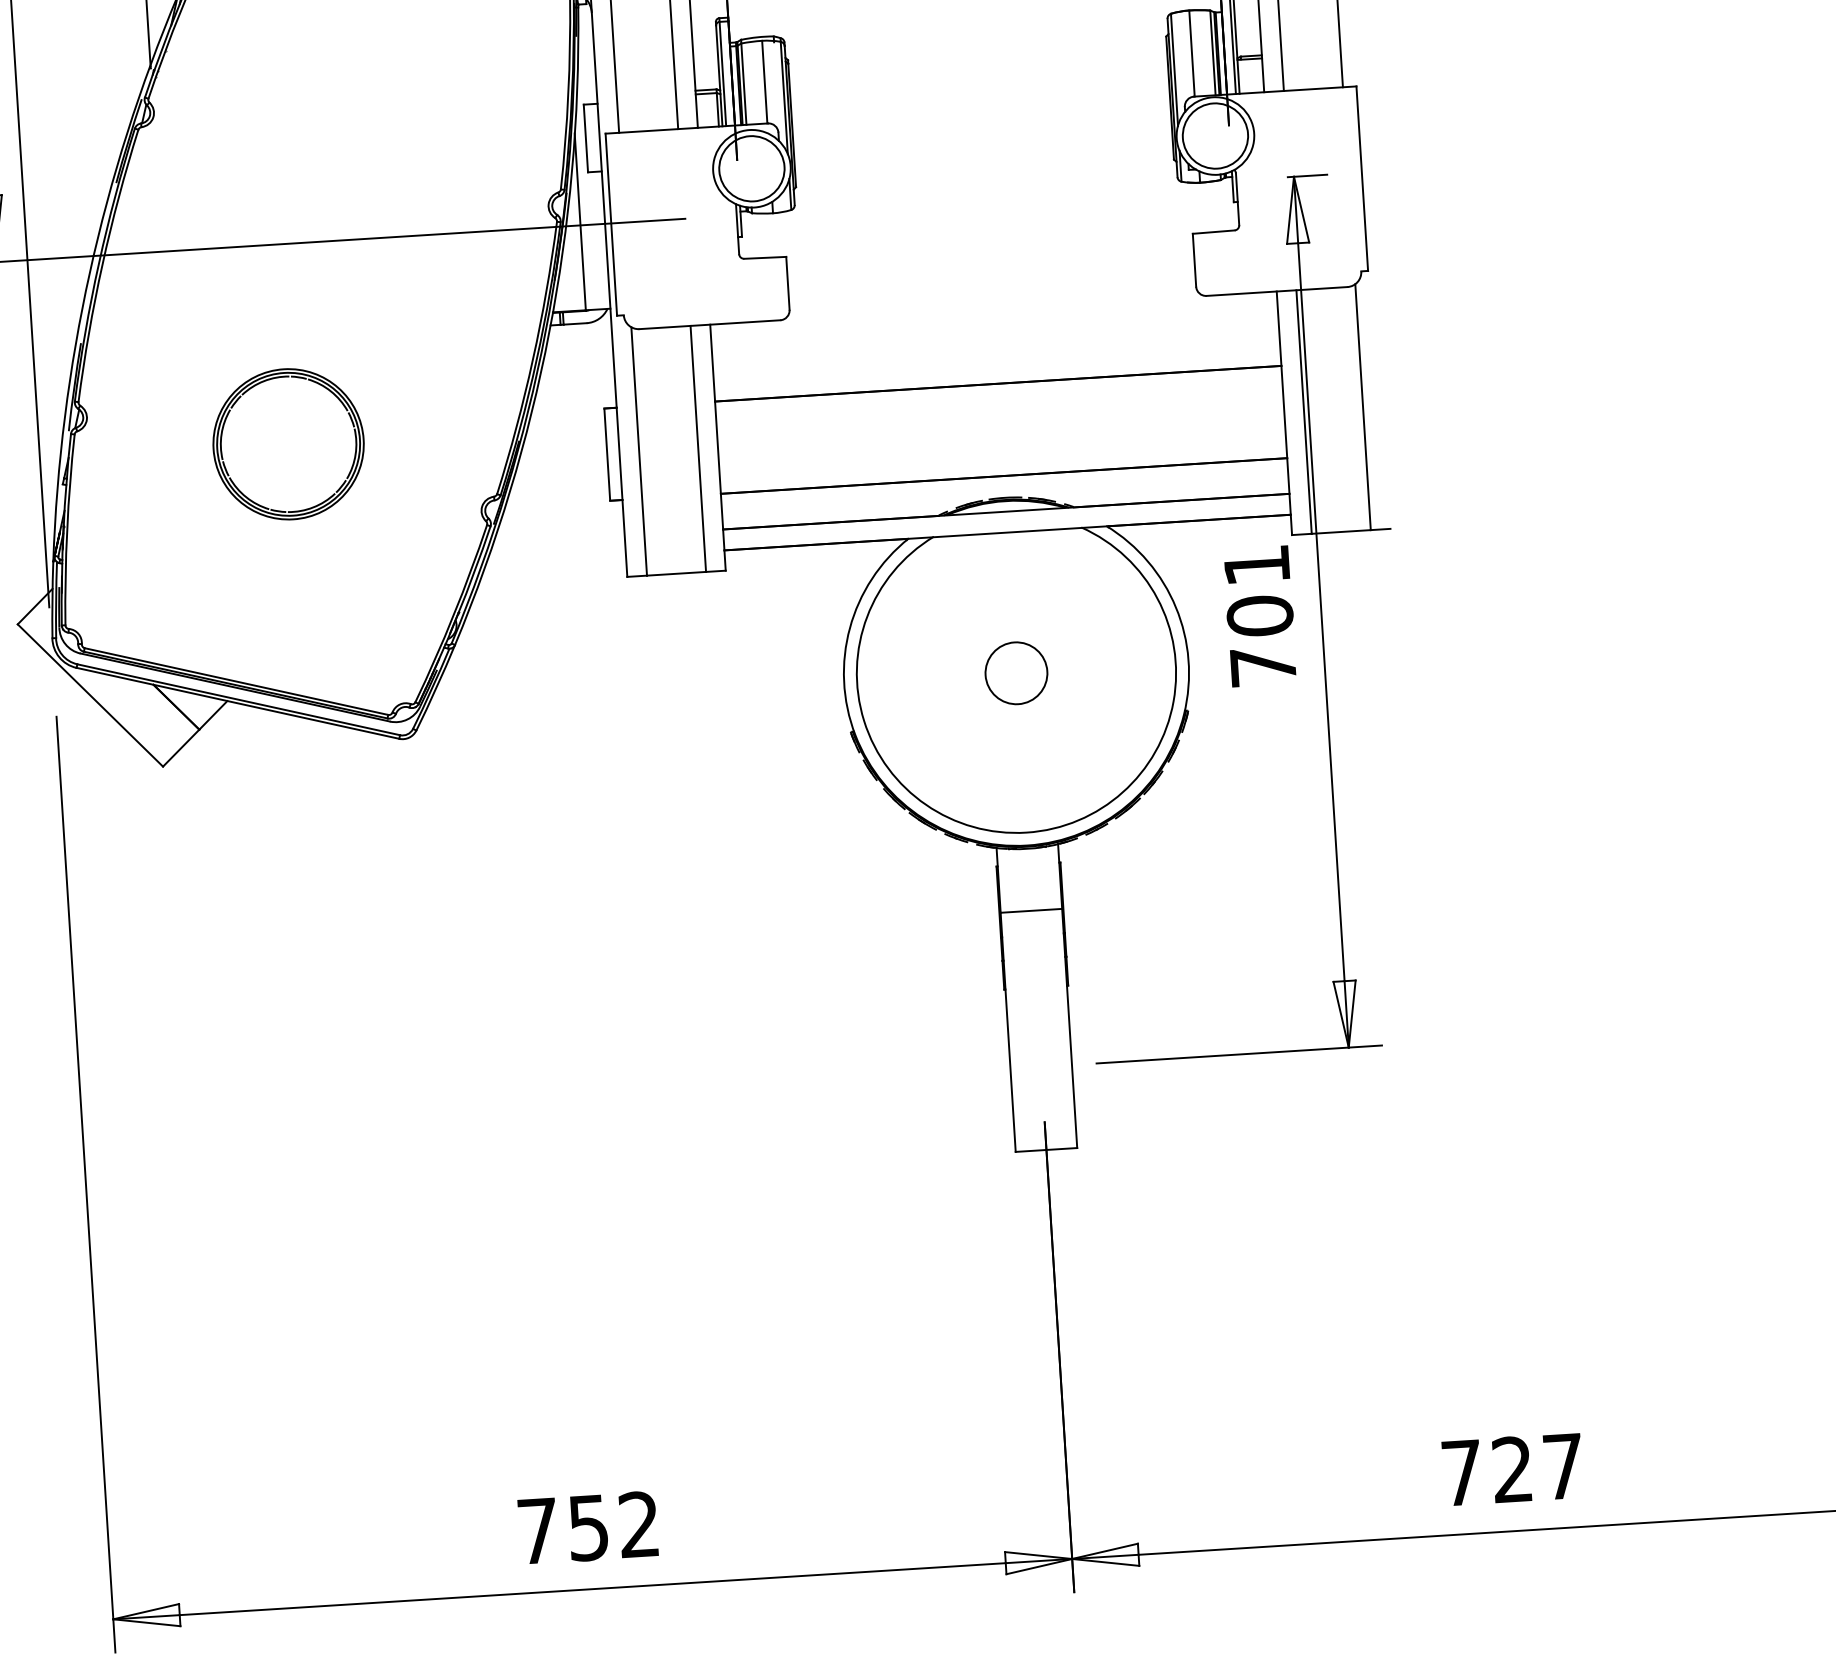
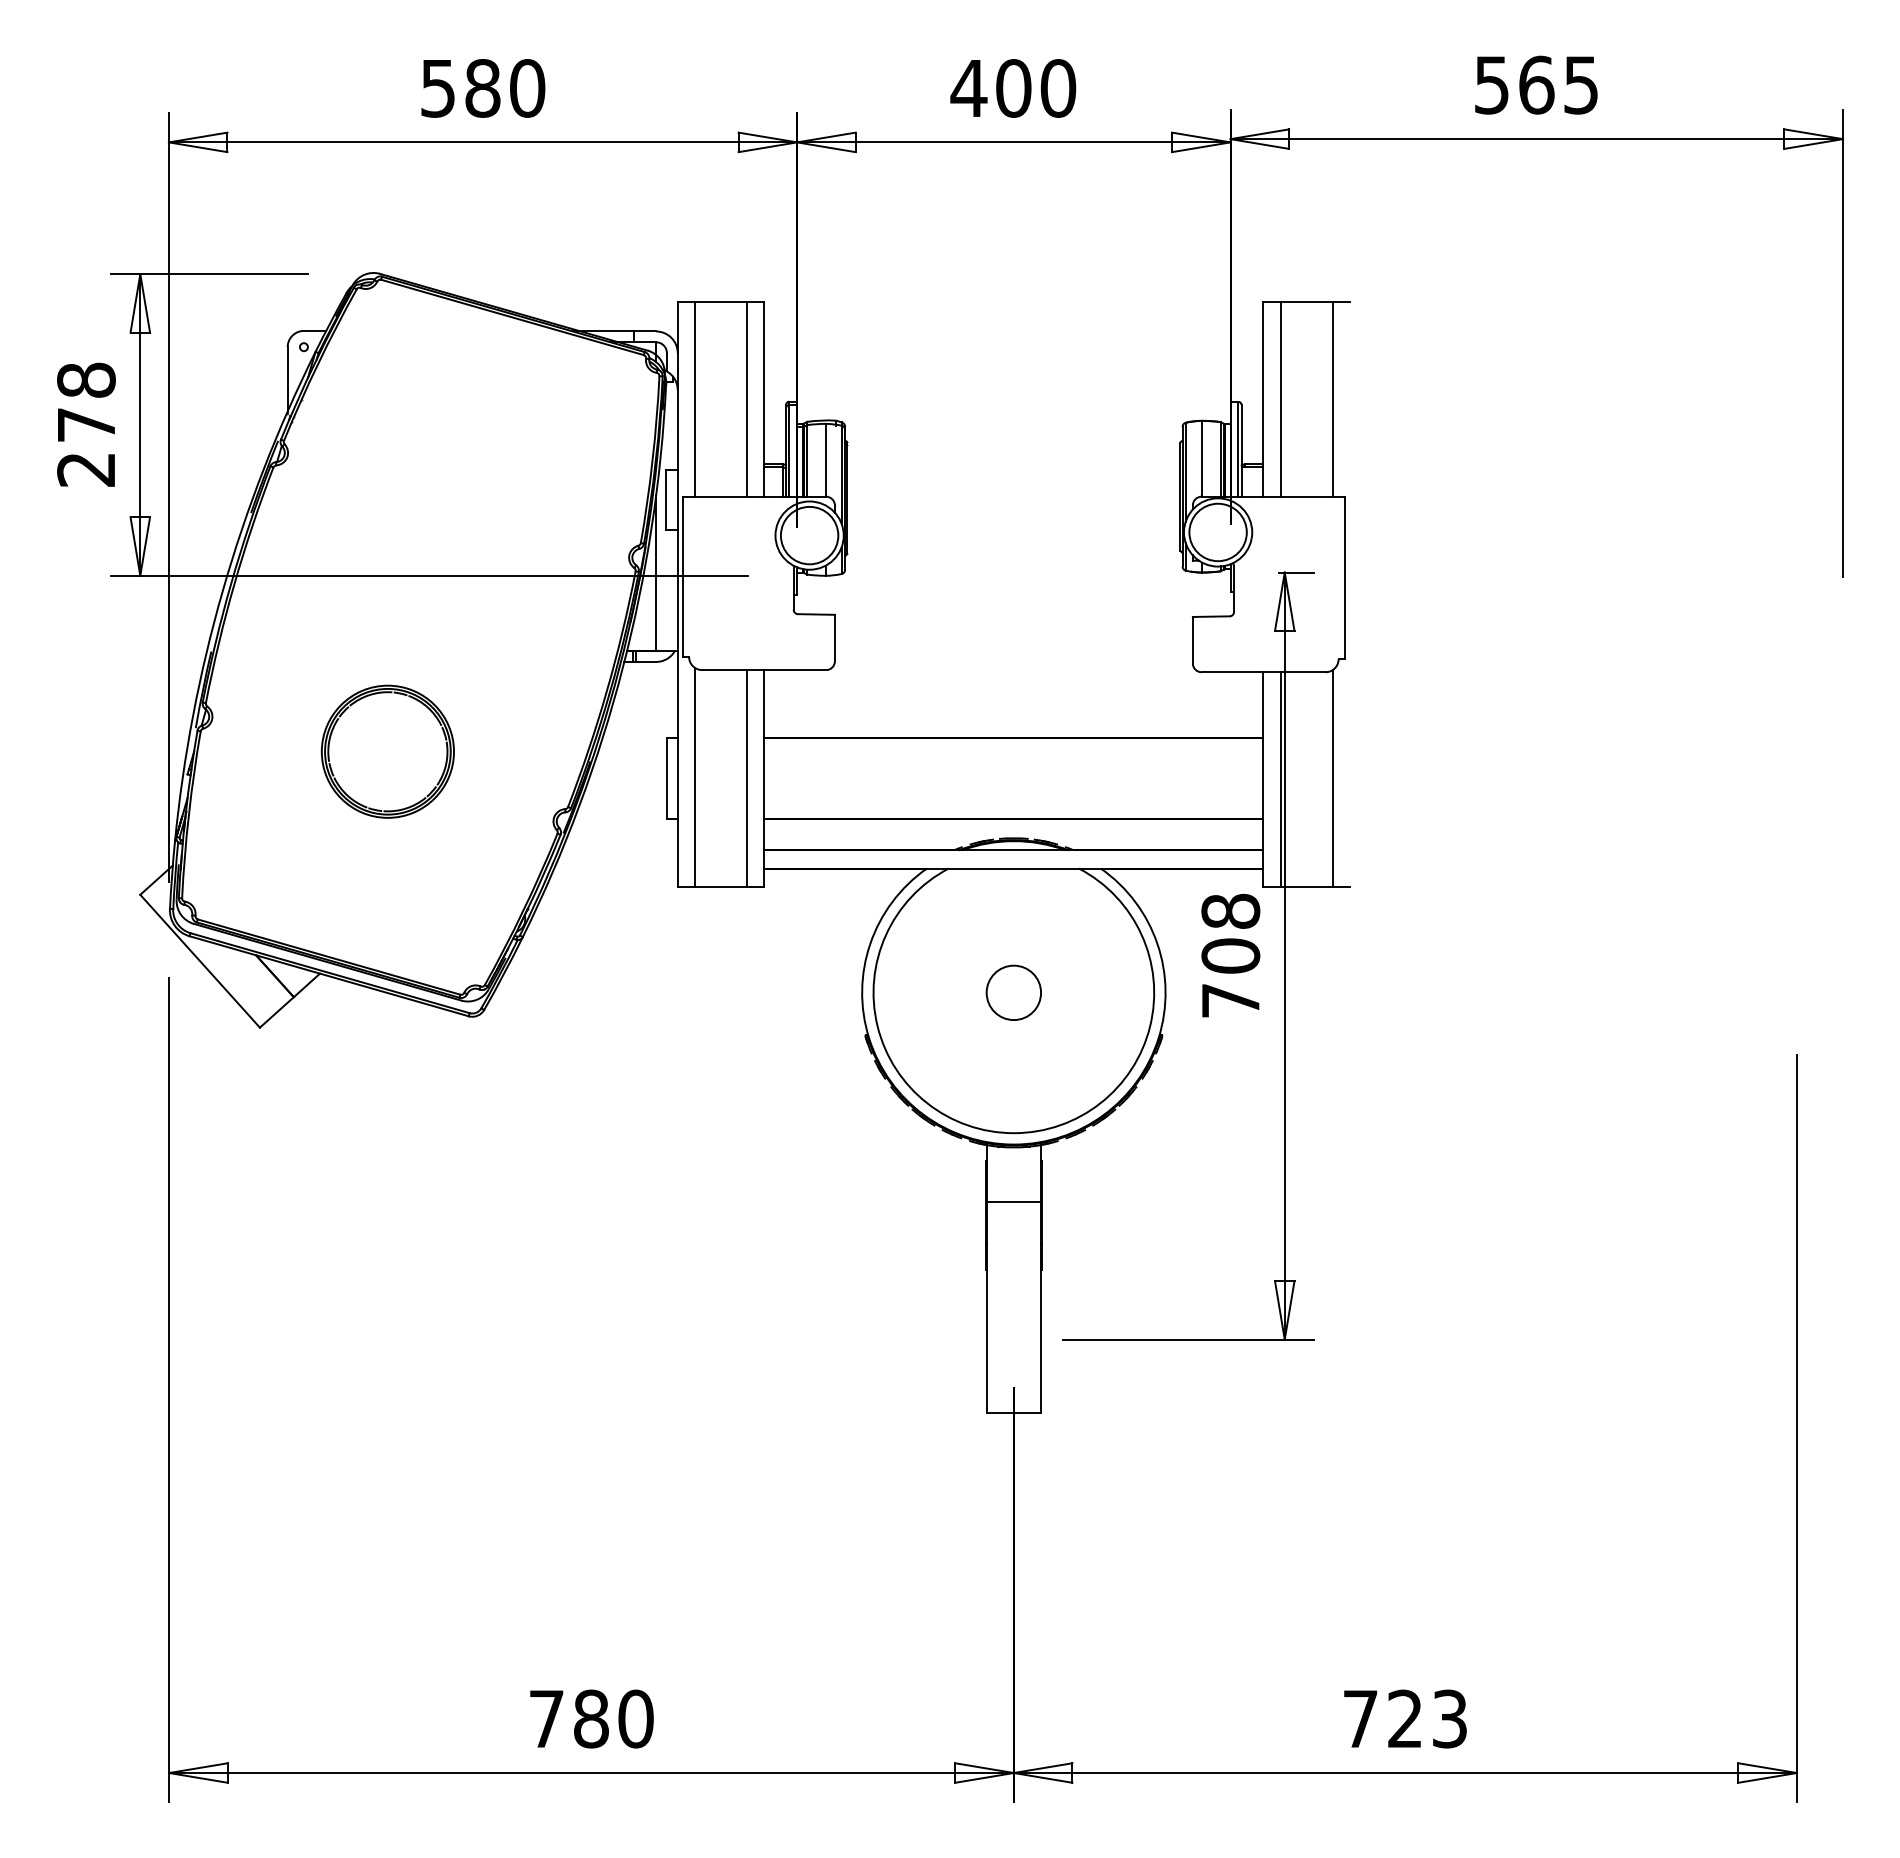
text: (1256, 564) -> (1230, 910), 701 -> 708
text: (1562, 1465) -> (1449, 1718), 727 -> 723
text: (613, 1525) -> (613, 1718), 752 -> 780

